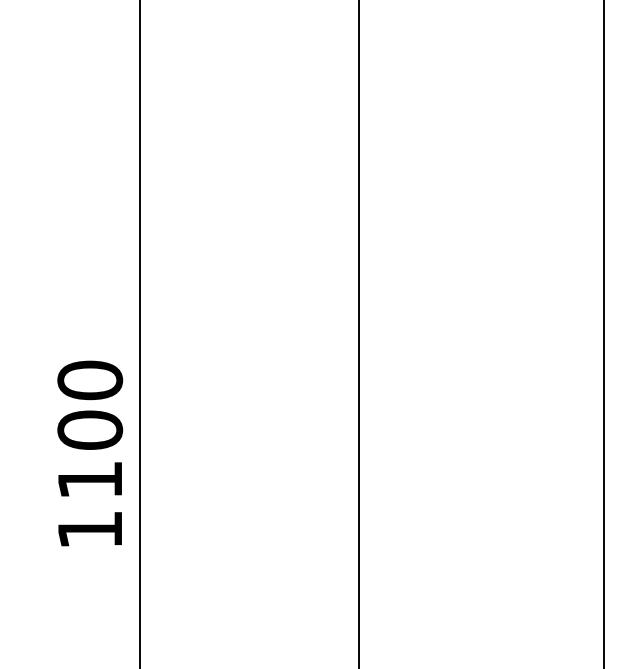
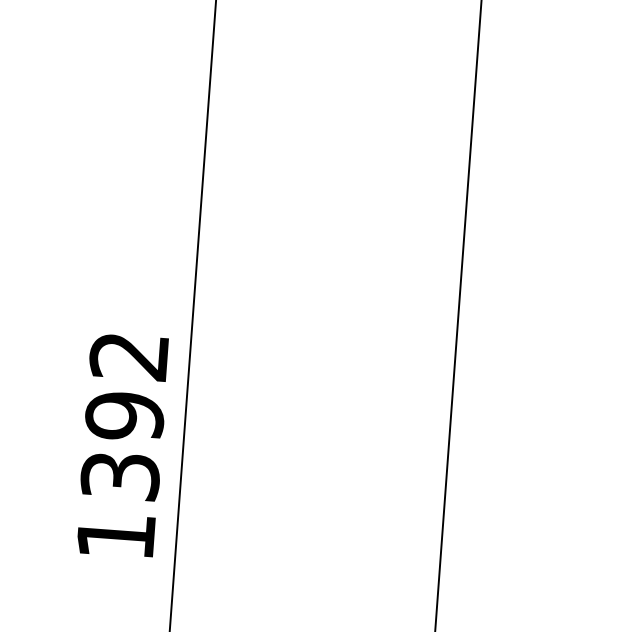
text: (90, 429) -> (125, 415), 1100 -> 1392

